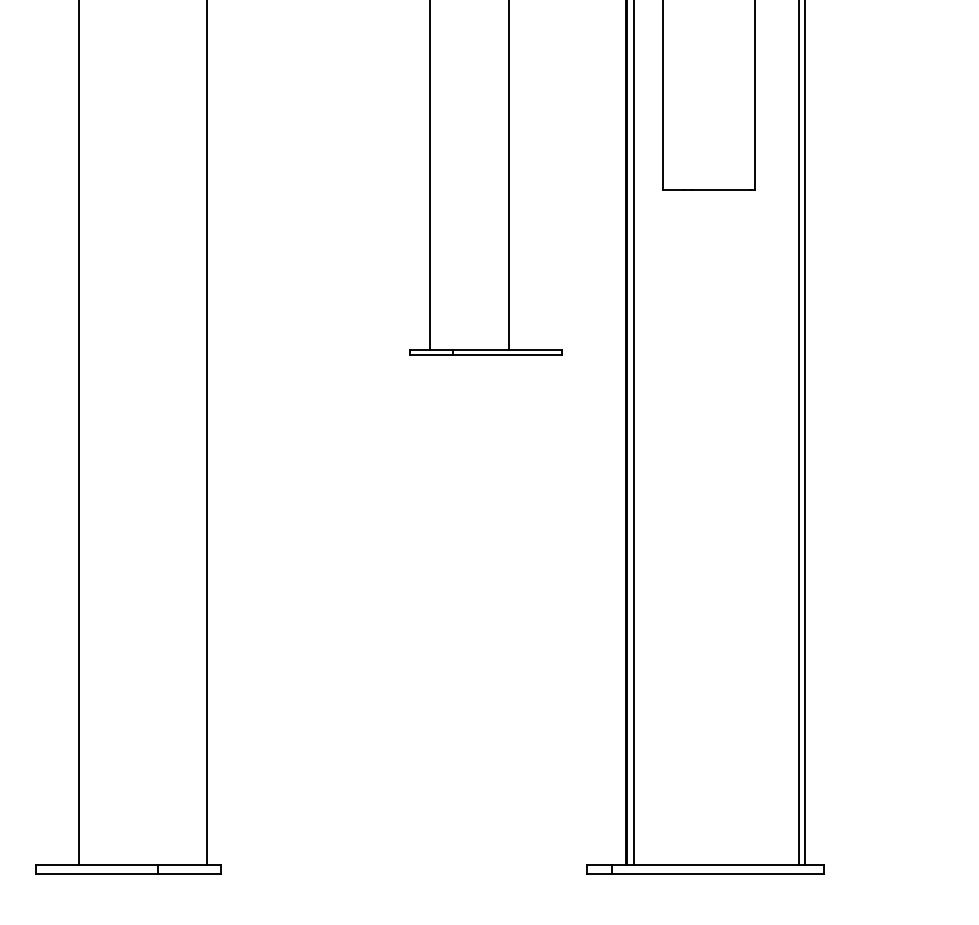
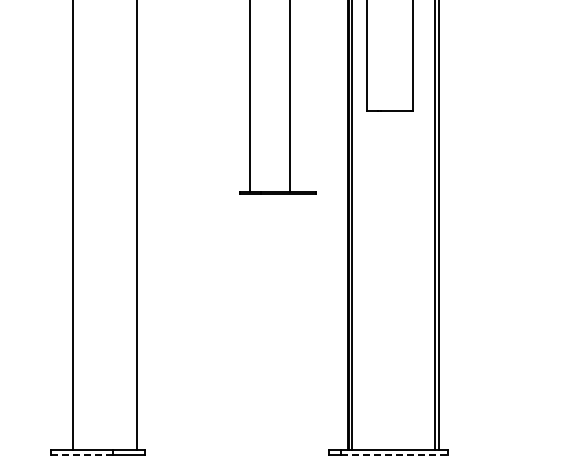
line: (97, 872) -> (82, 454), solid -> dashed
line: (719, 872) -> (395, 454), solid -> dashed

